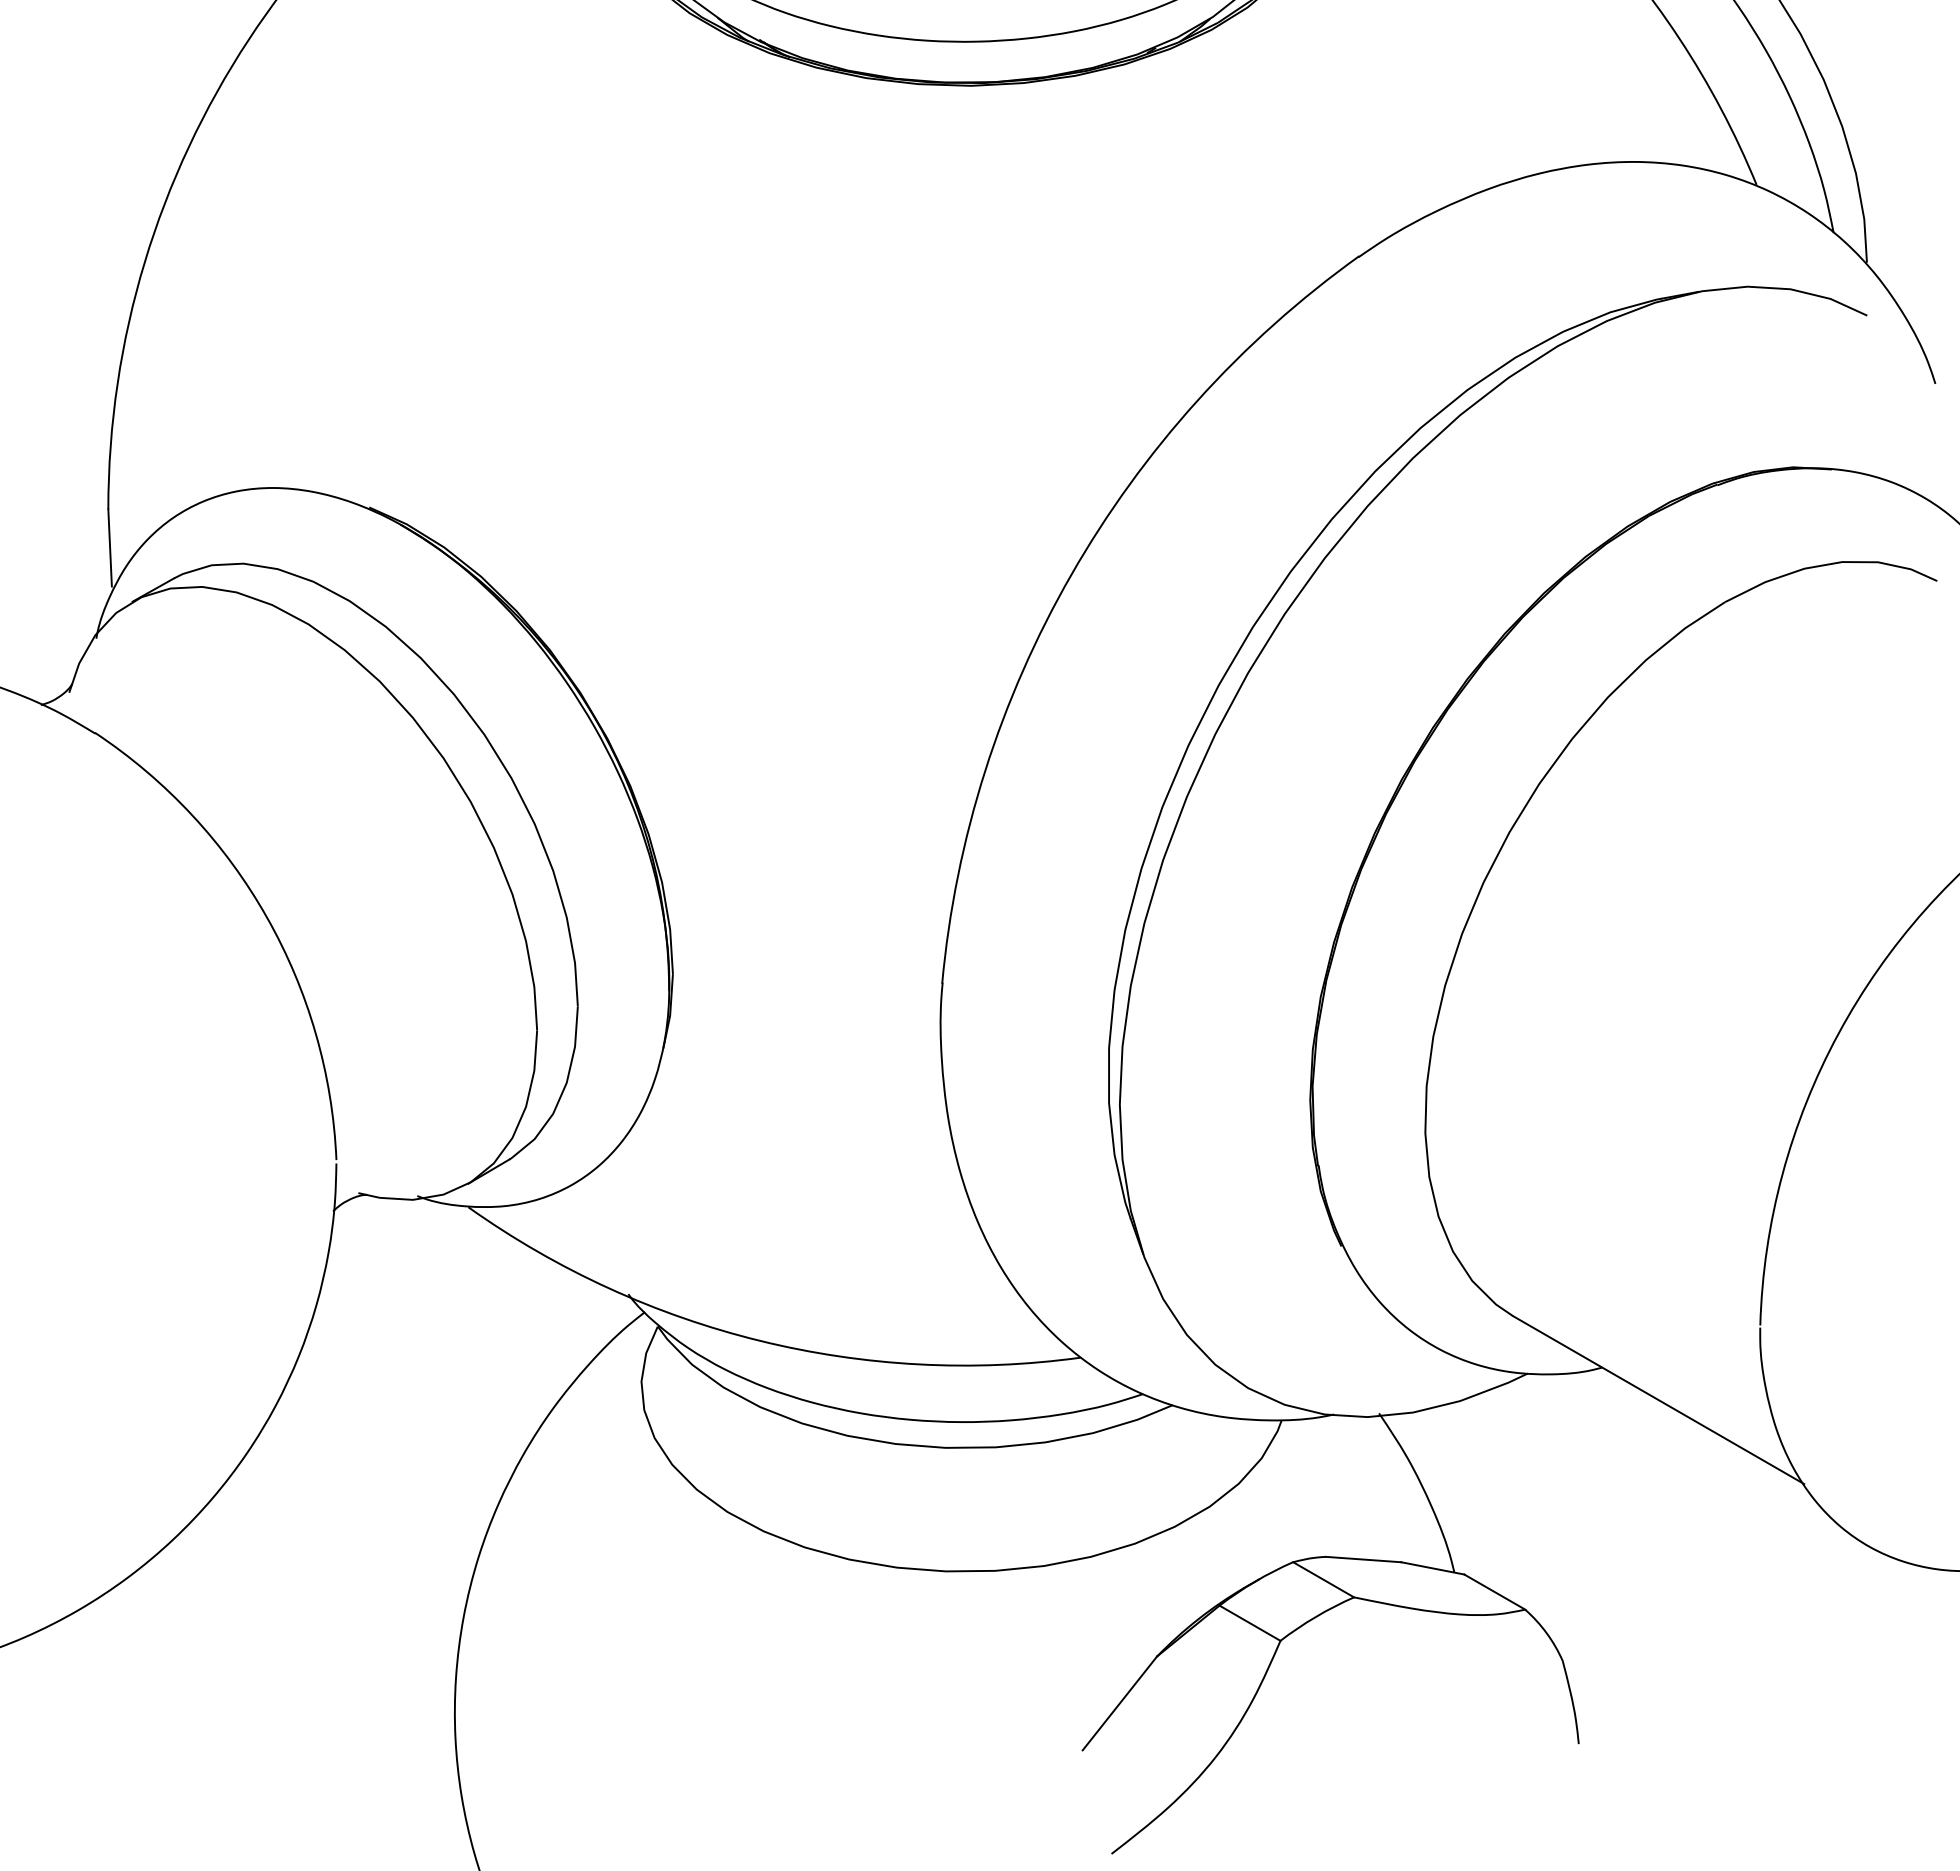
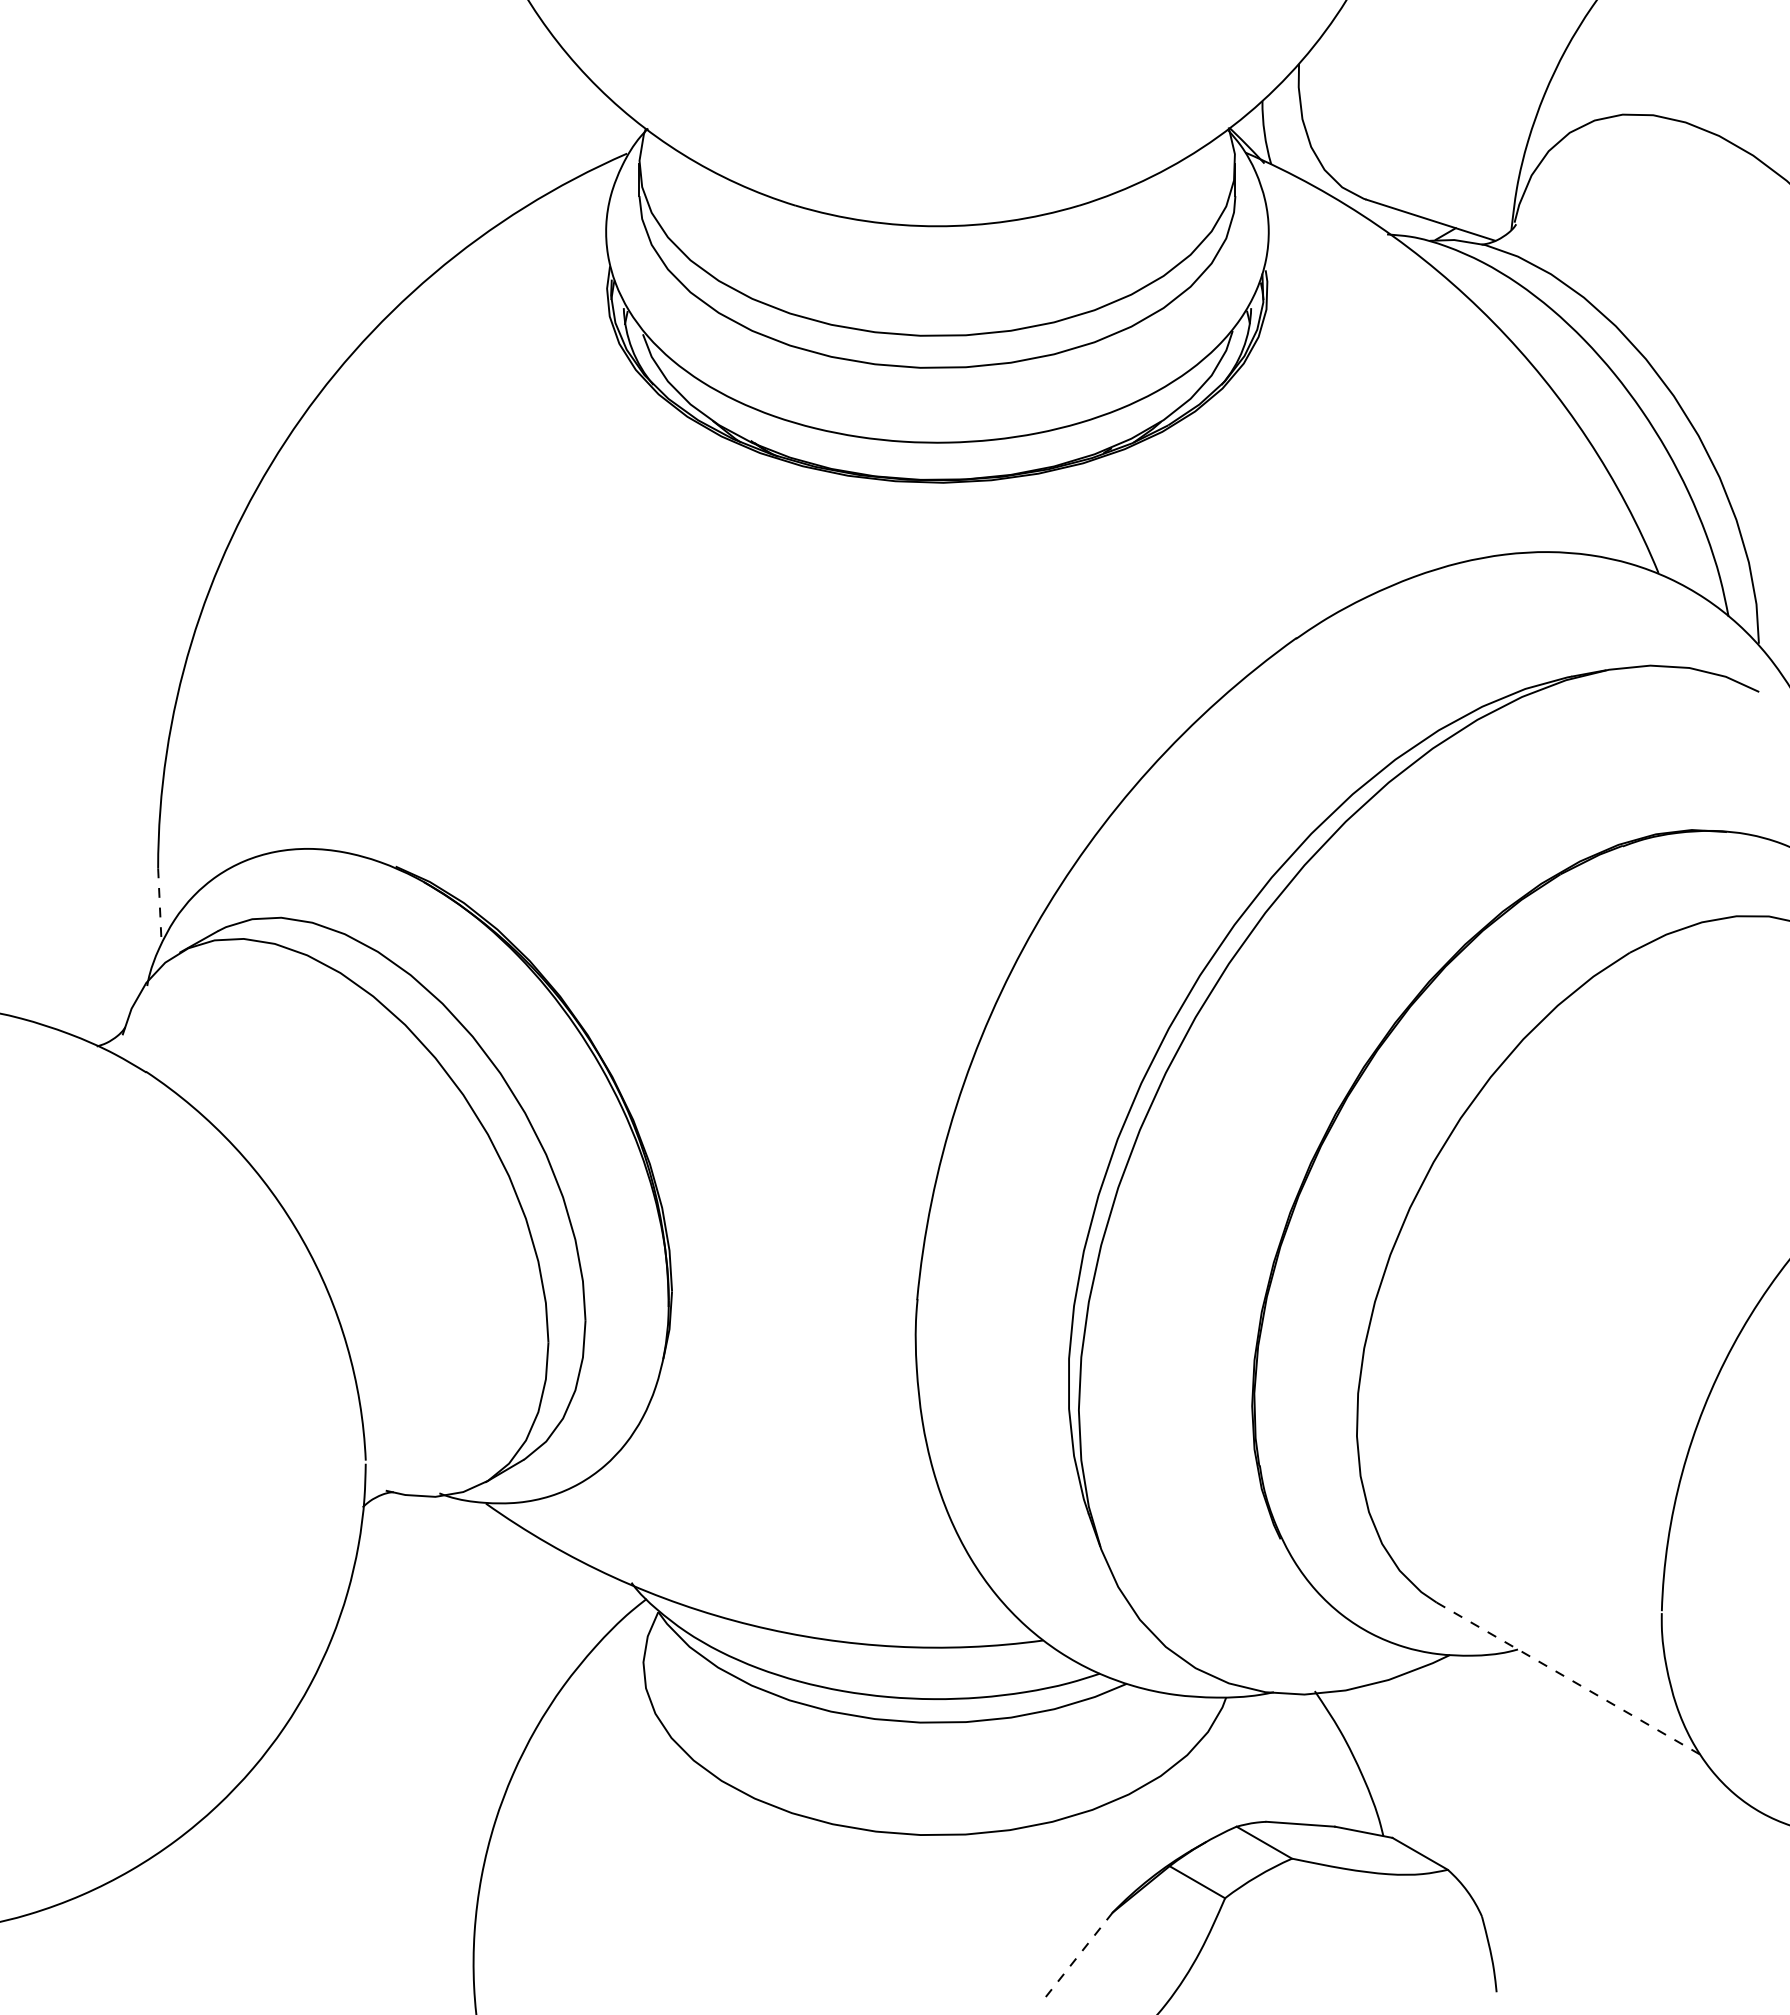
line: (109, 548) -> (159, 903), solid -> dashed
line: (1658, 1400) -> (1569, 1679), solid -> dashed
line: (1119, 1703) -> (1078, 1955), solid -> dashed

